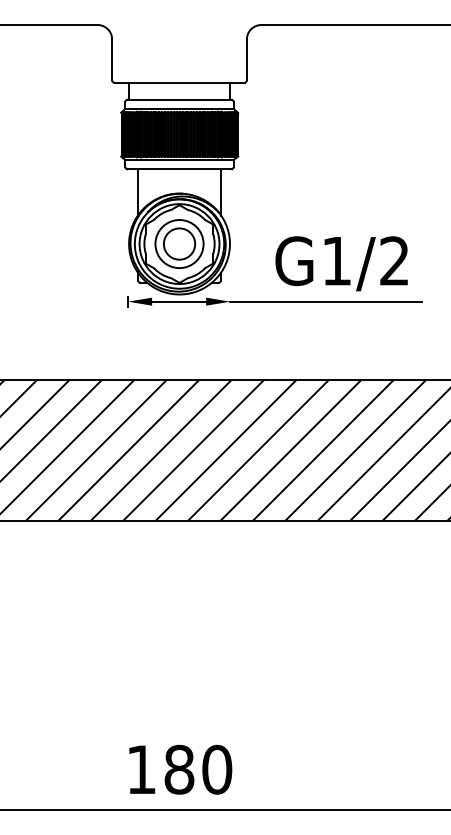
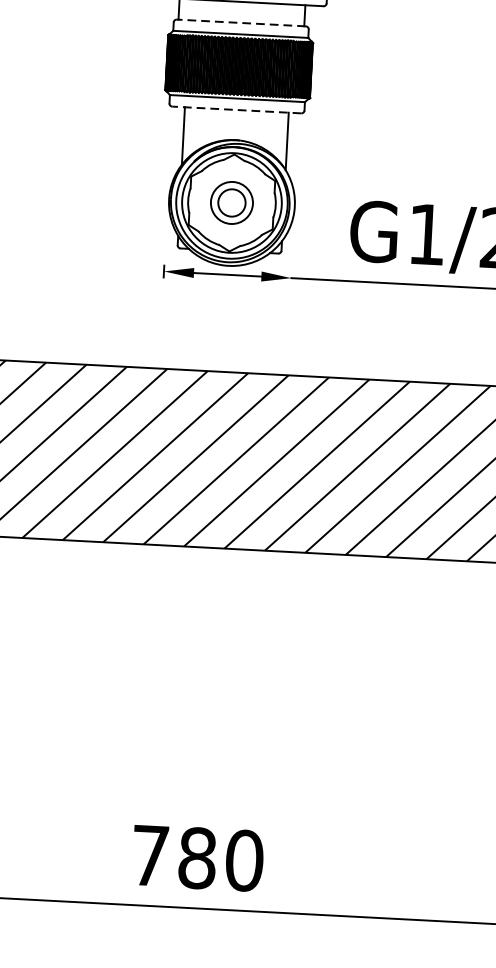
line: (179, 99) -> (241, 22), solid -> dashed
line: (179, 169) -> (236, 110), solid -> dashed
part: (179, 243) -> (231, 202), size x0.7
text: (141, 769) -> (150, 855), 180 -> 780

